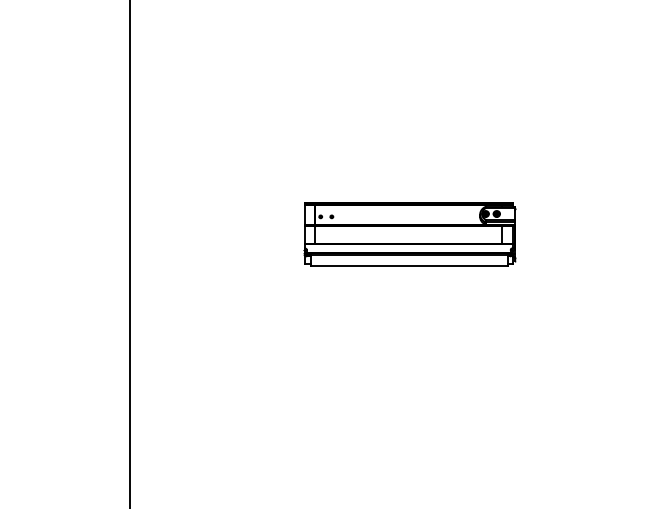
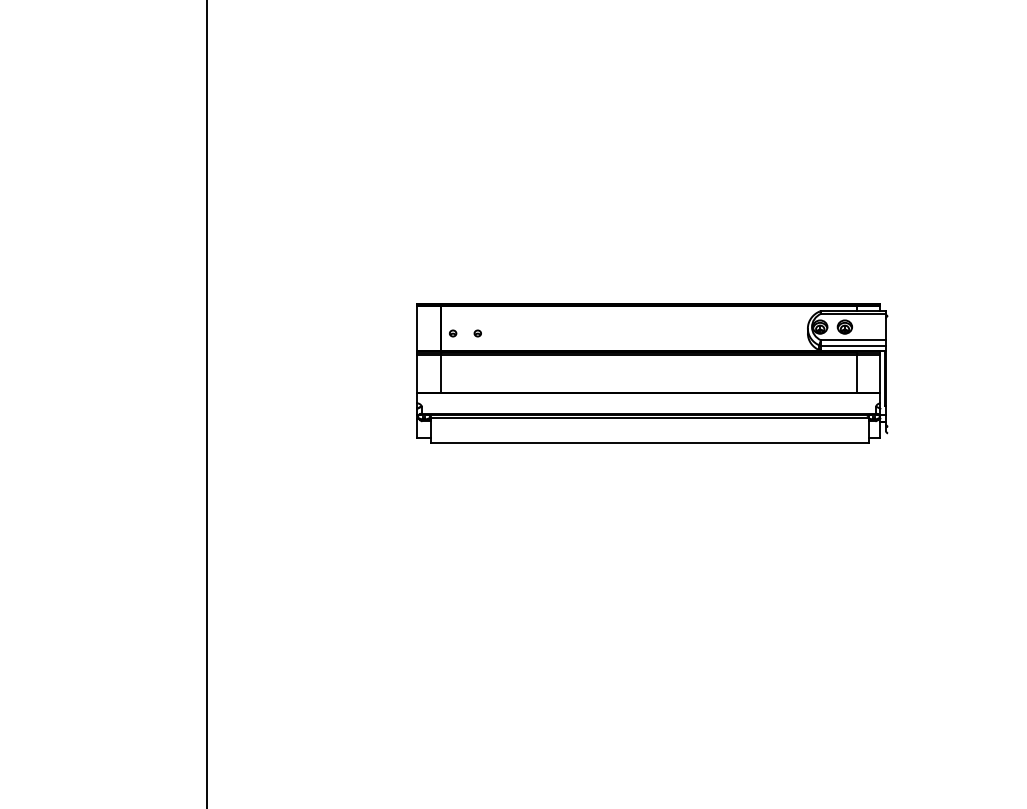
part: (409, 234) -> (650, 372), size x1.4

